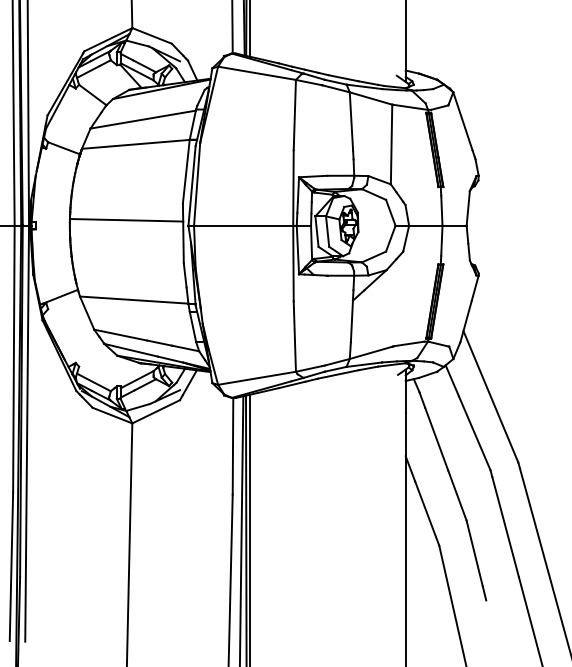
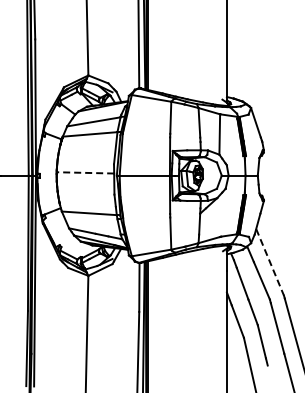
line: (126, 219) -> (85, 172), solid -> dashed
line: (491, 397) -> (270, 262), solid -> dashed

